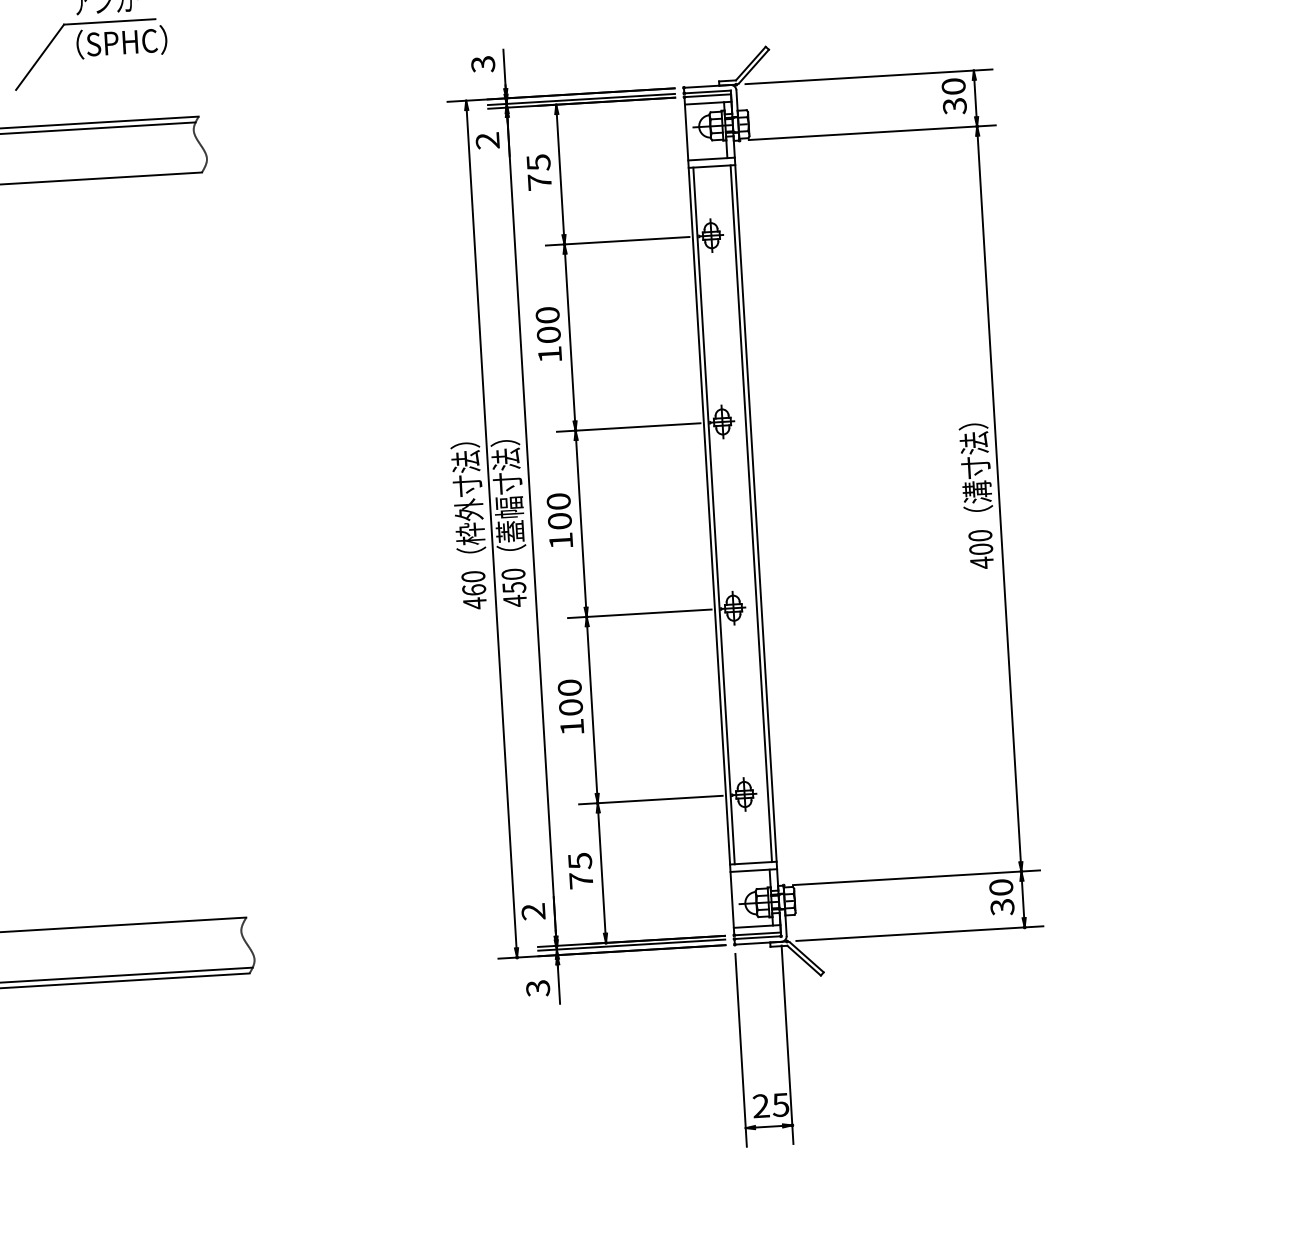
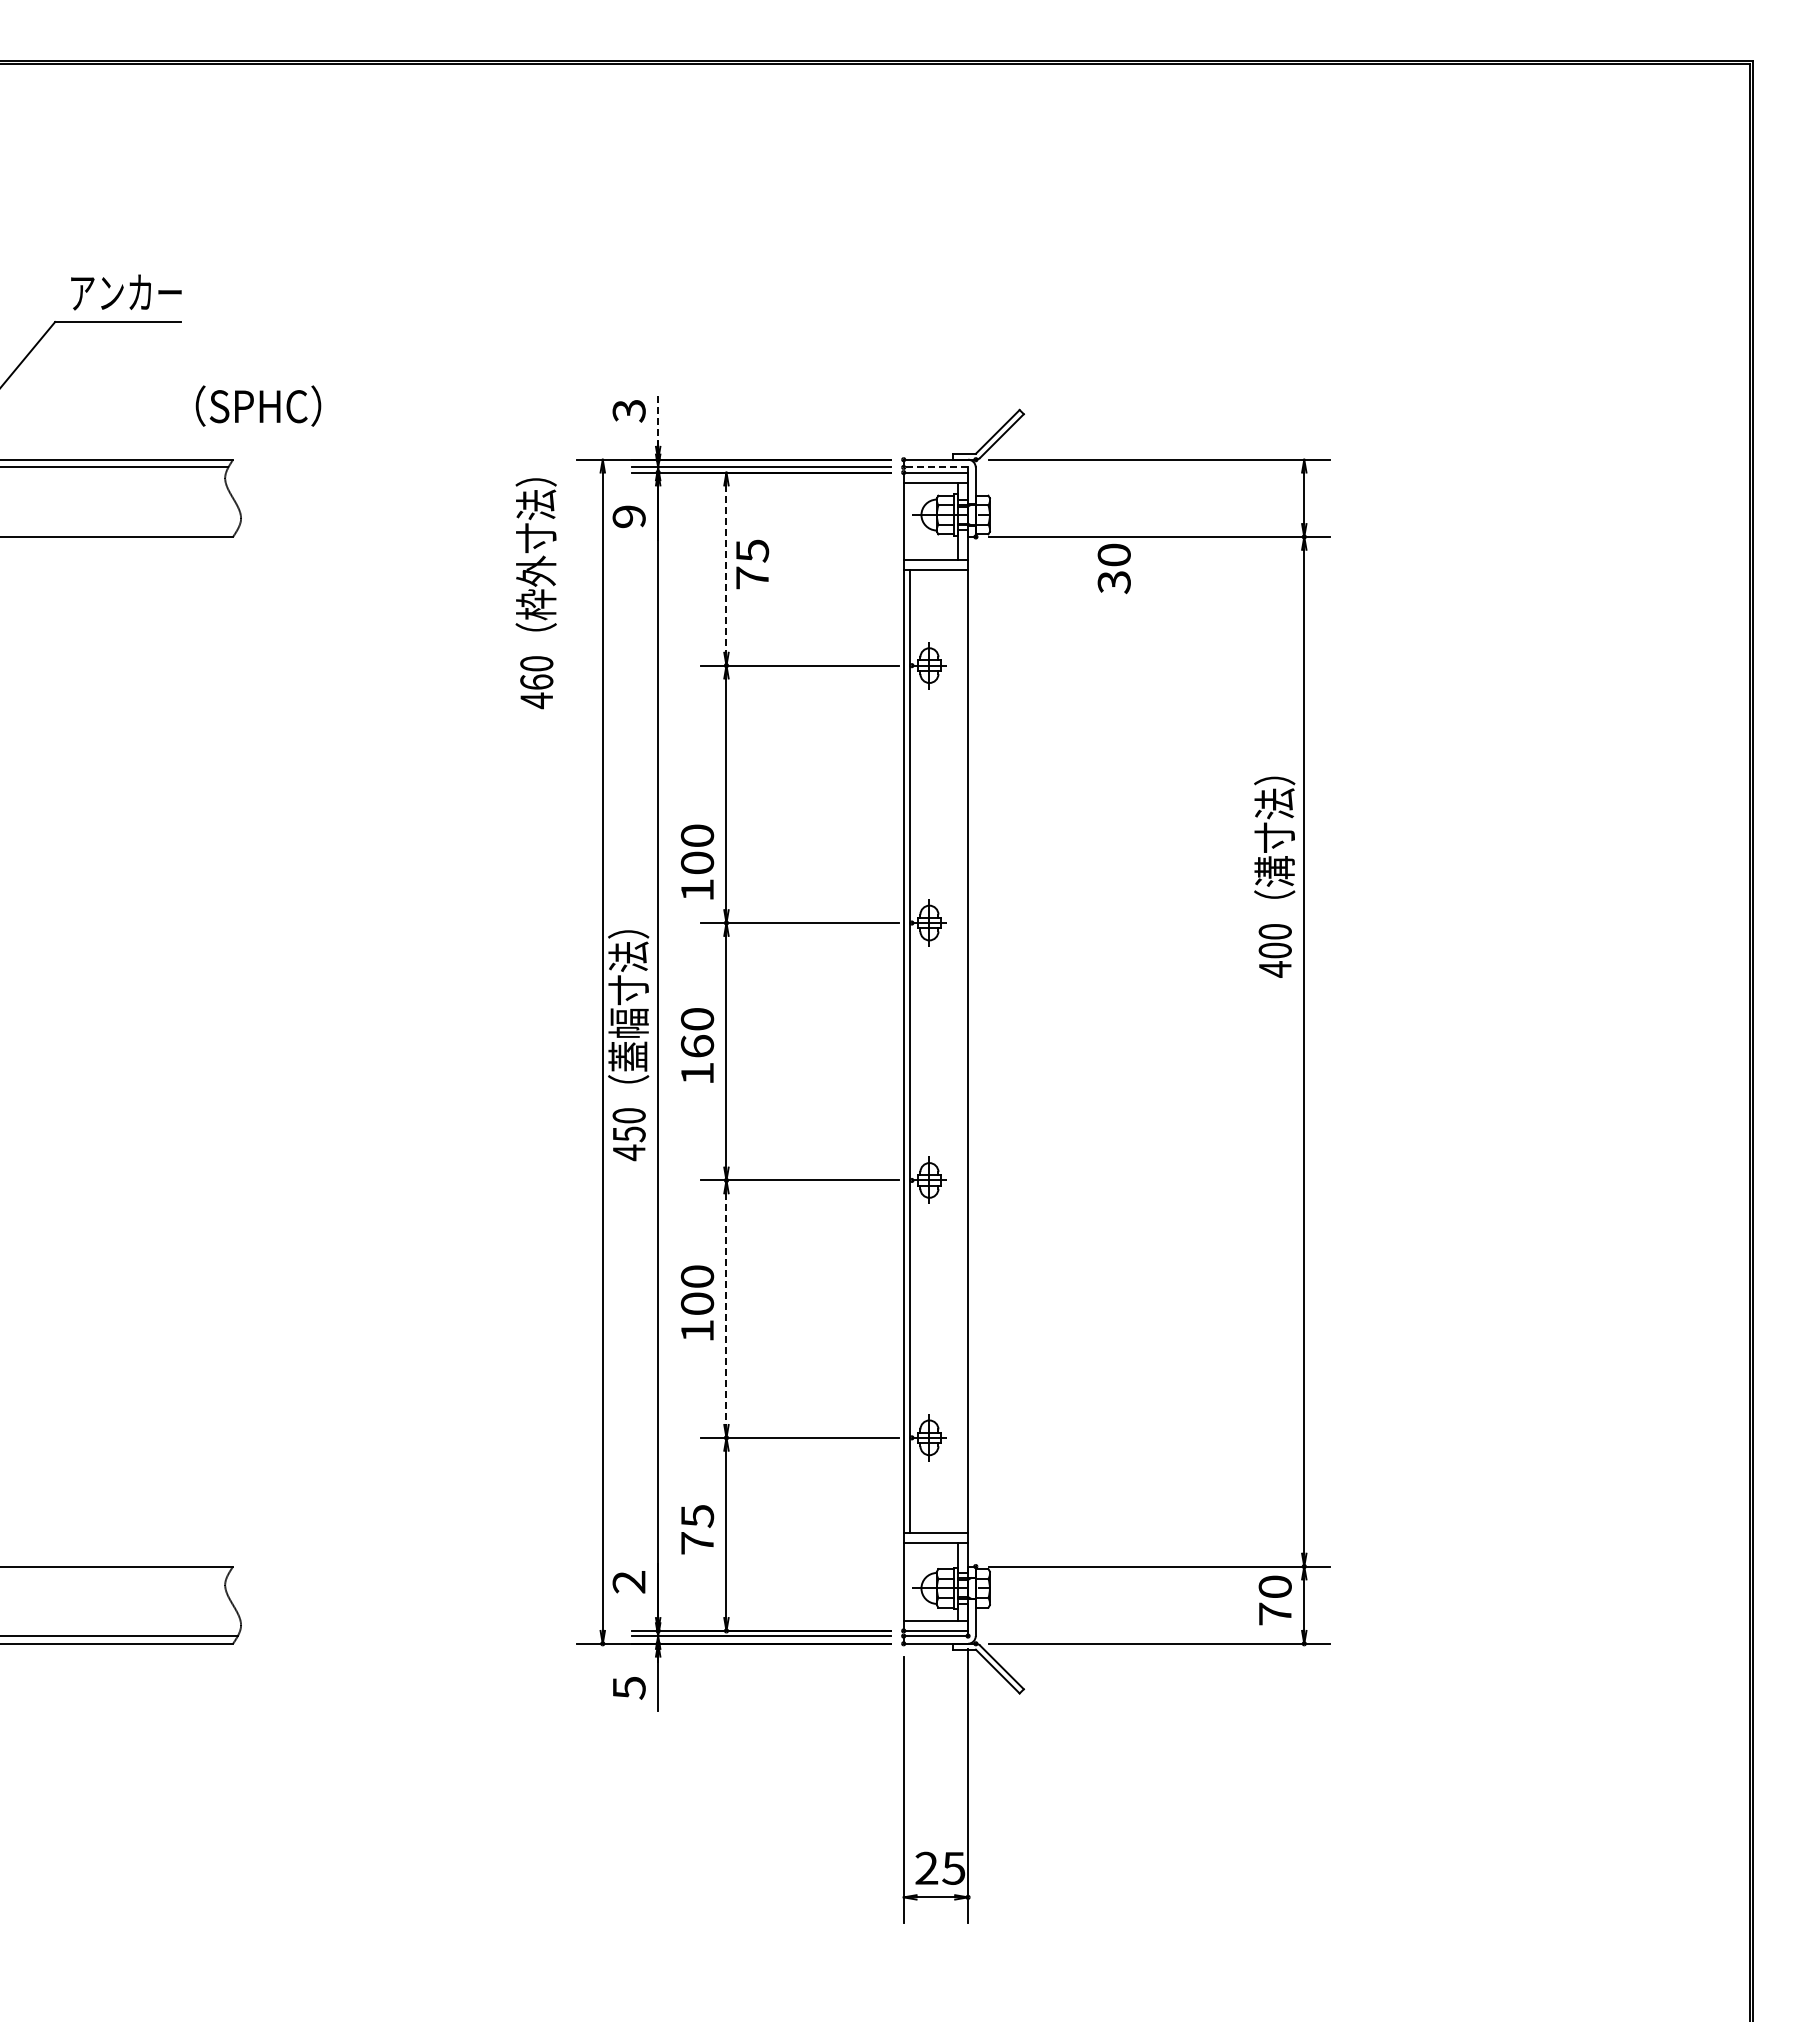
text: (121, 41) -> (258, 405), moved
line: (504, 69) -> (658, 419), solid -> dashed
line: (707, 92) -> (935, 467), solid -> dashed
text: (953, 96) -> (1113, 568), moved
text: (487, 140) -> (628, 516), 2 -> 9
text: (539, 172) -> (752, 564), moved
line: (560, 174) -> (726, 569), solid -> dashed
text: (548, 333) -> (697, 861), moved
text: (977, 495) -> (1274, 876), moved
line: (751, 513) -> (961, 1051), removed
text: (559, 521) -> (697, 1046), 100 -> 160
text: (469, 525) -> (535, 593), moved
line: (592, 710) -> (726, 1309), solid -> dashed
text: (1001, 906) -> (1274, 1613), 30 -> 70
text: (537, 988) -> (628, 1688), 3 -> 5

